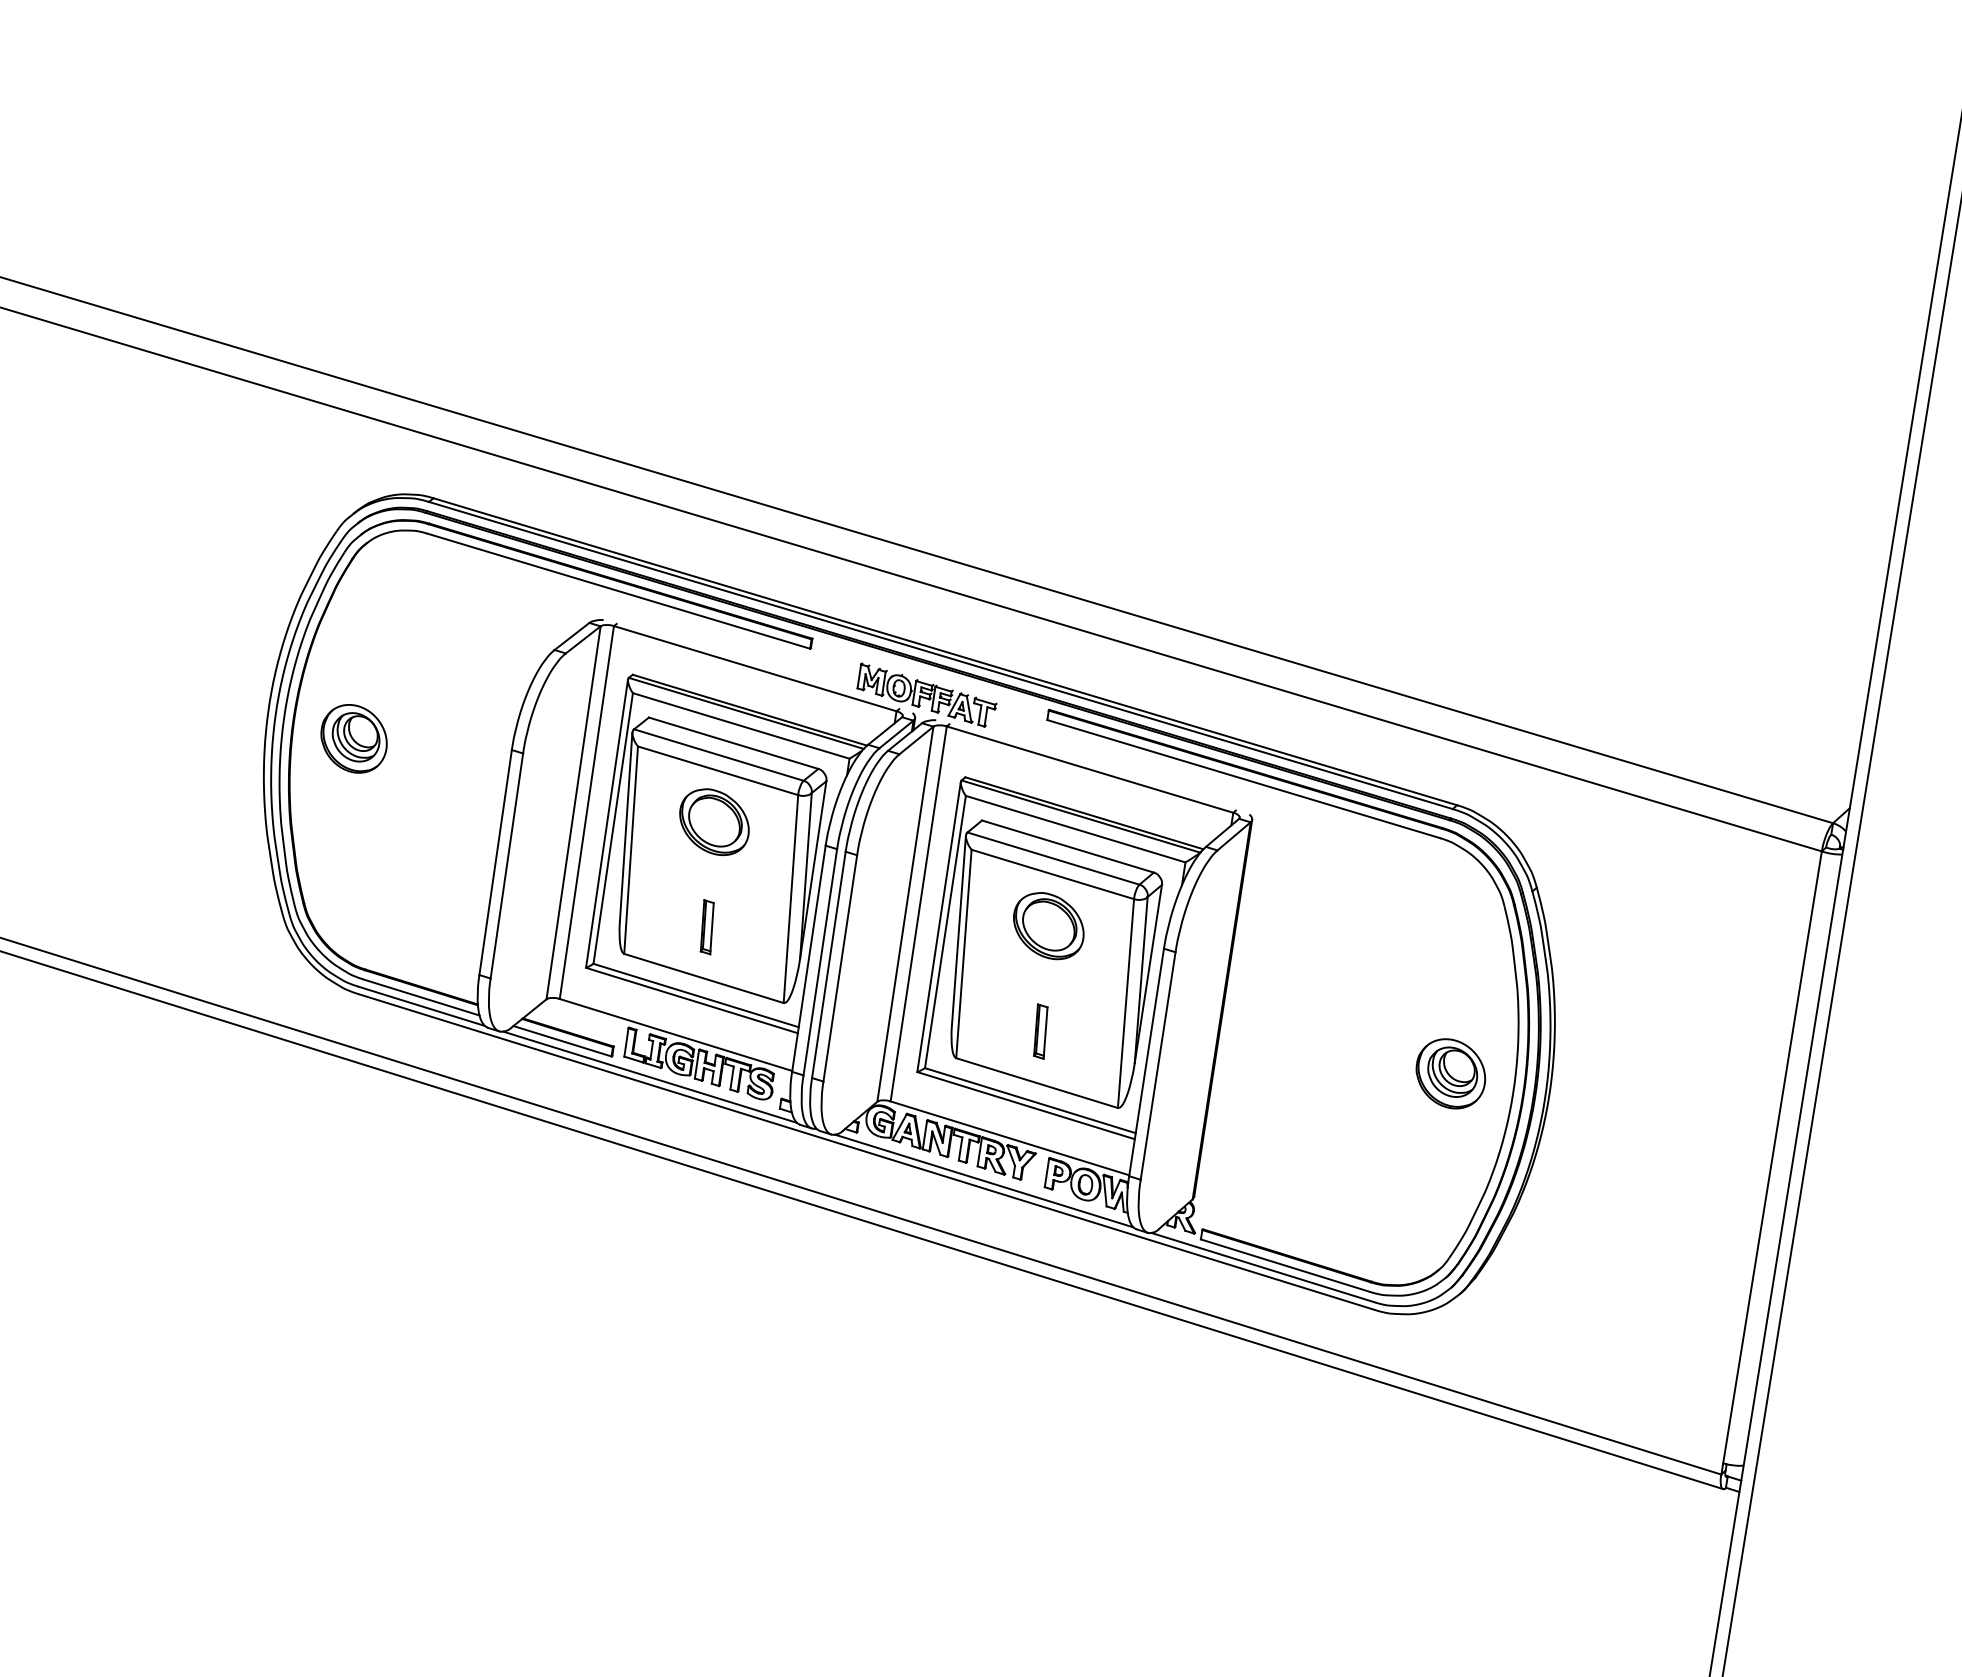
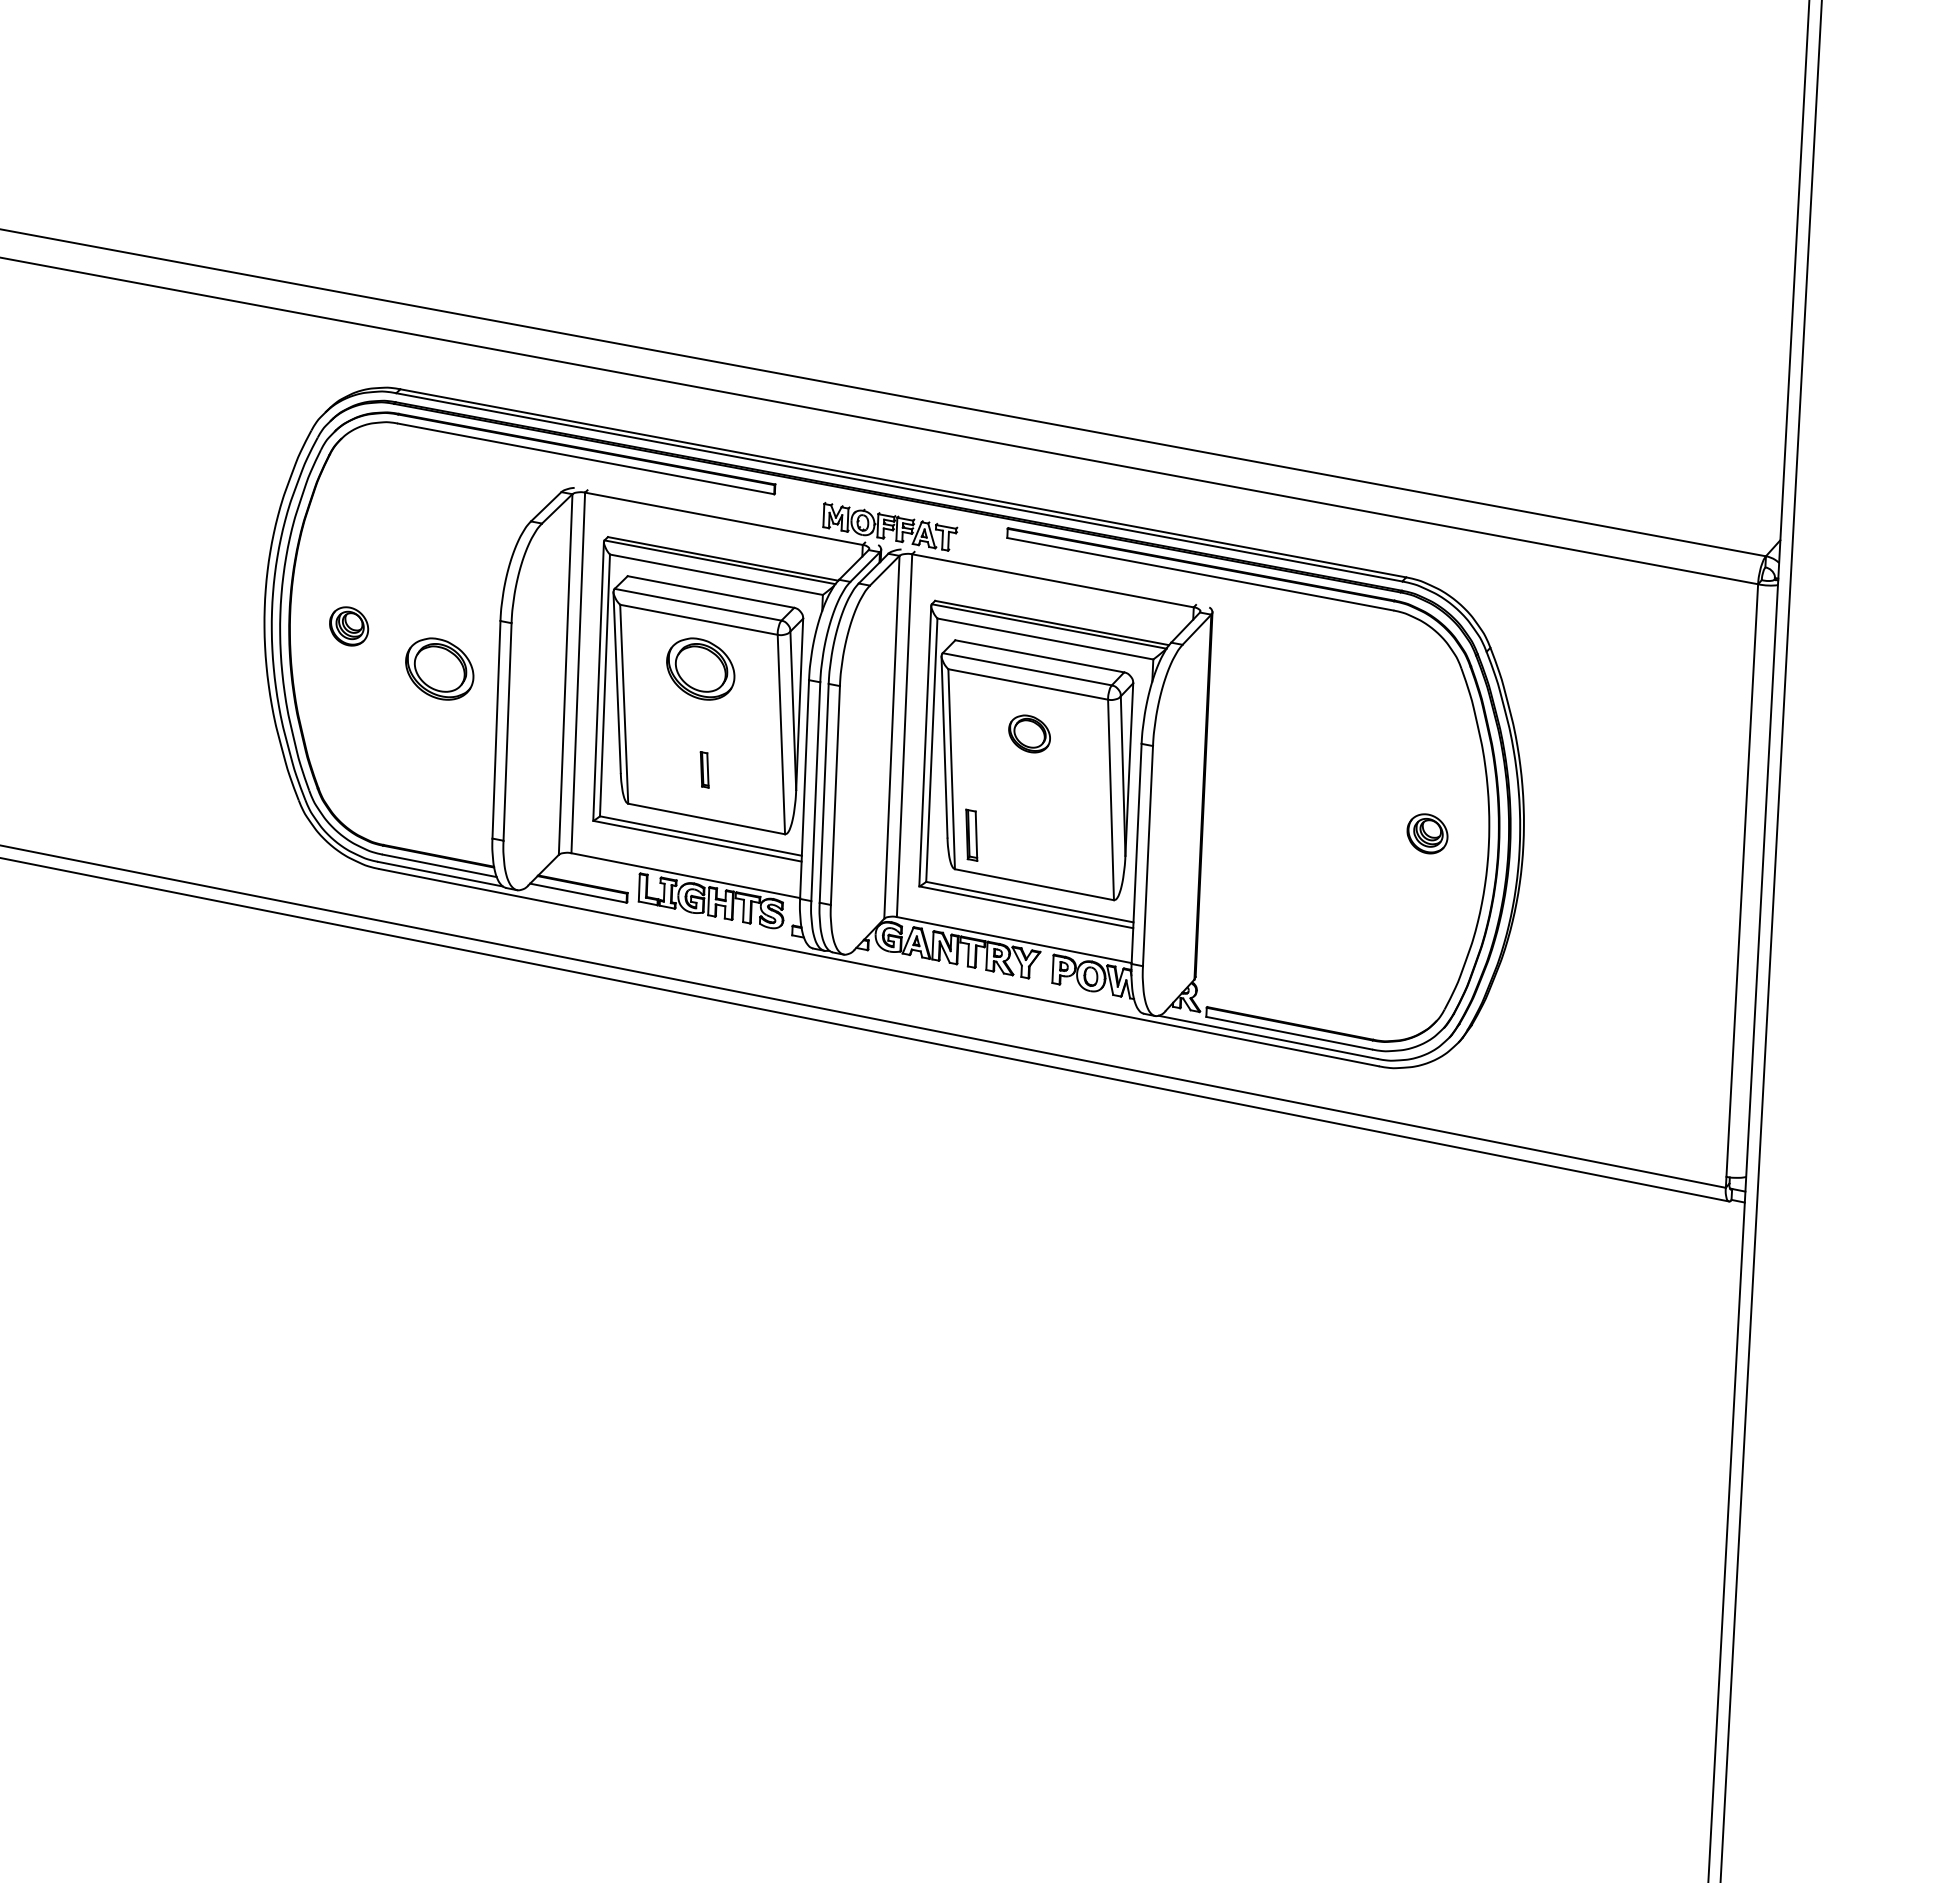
part: (353, 738) -> (348, 626), size x0.6
part: (443, 792) -> (439, 668), added
part: (1048, 925) -> (1029, 733), size x0.6
part: (707, 926) -> (704, 769), size x0.7
part: (1040, 1030) -> (971, 834), moved
part: (1450, 1073) -> (1427, 833), size x0.6
line: (650, 1077) -> (665, 918), removed
line: (983, 1181) -> (993, 983), removed

